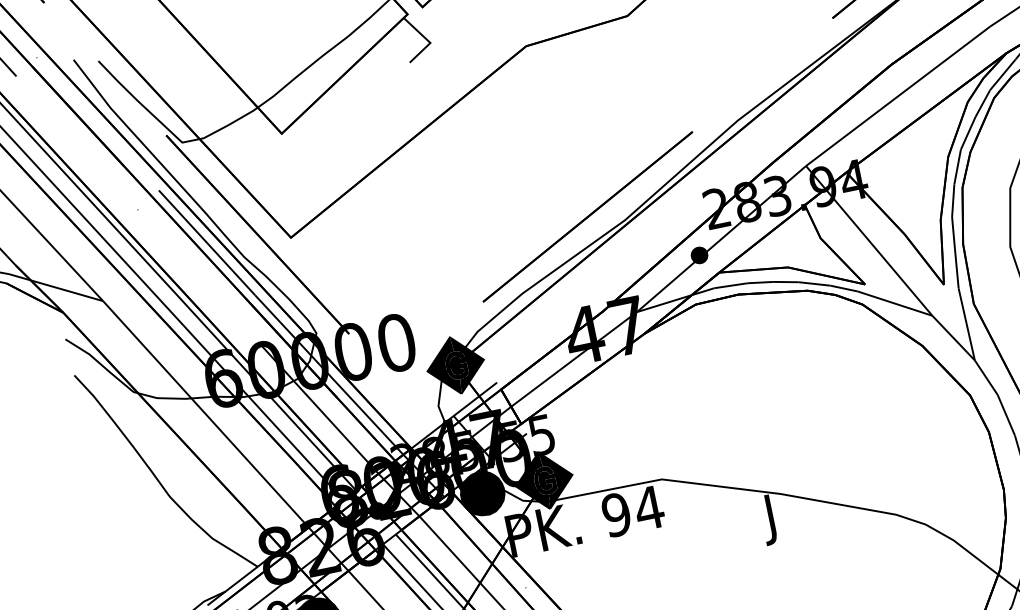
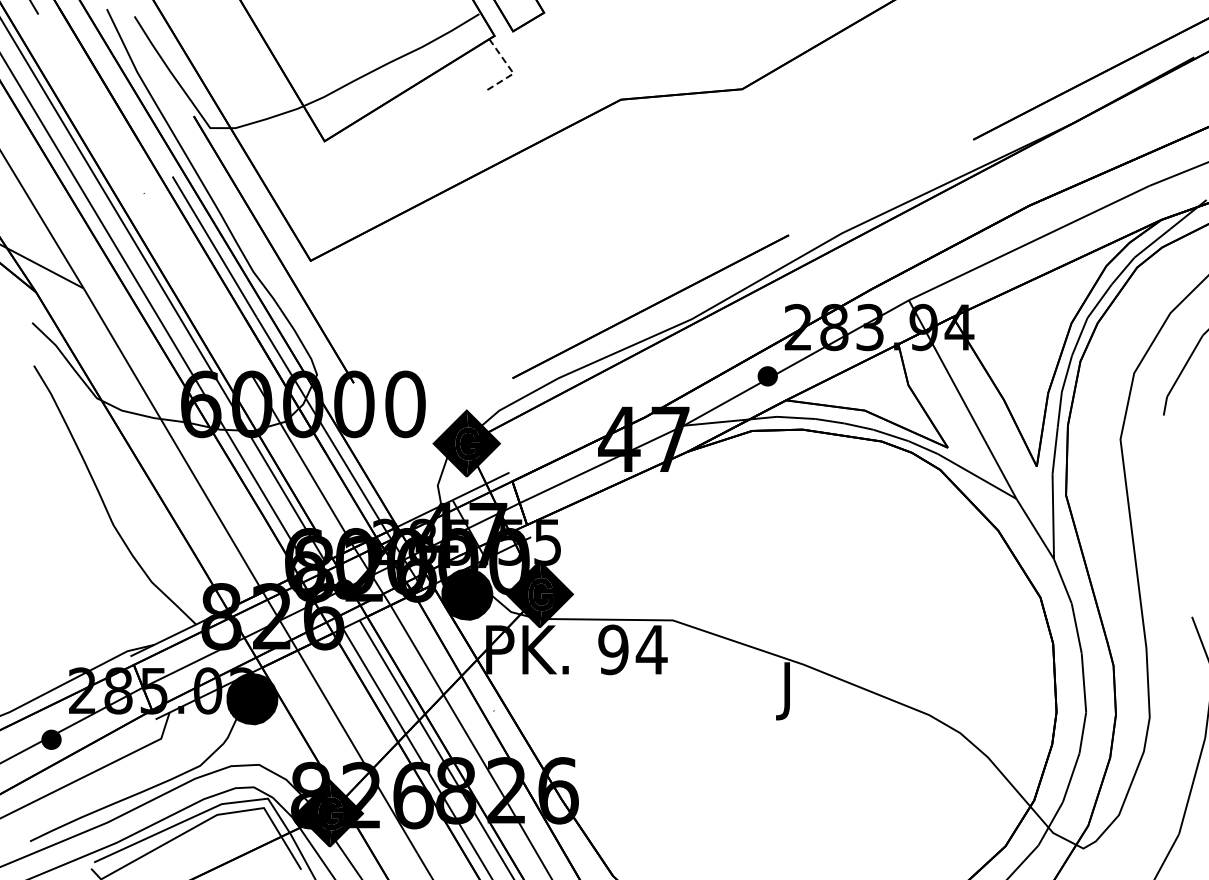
line: (428, 40) -> (511, 70), solid -> dashed

